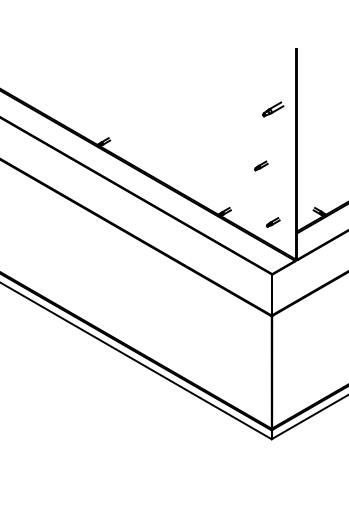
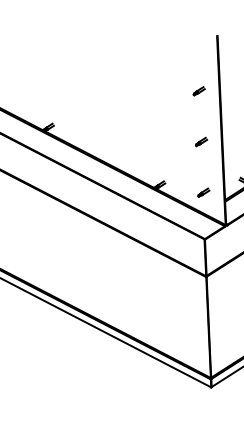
part: (273, 109) -> (199, 91), size x0.62
part: (261, 165) -> (201, 141), moved

